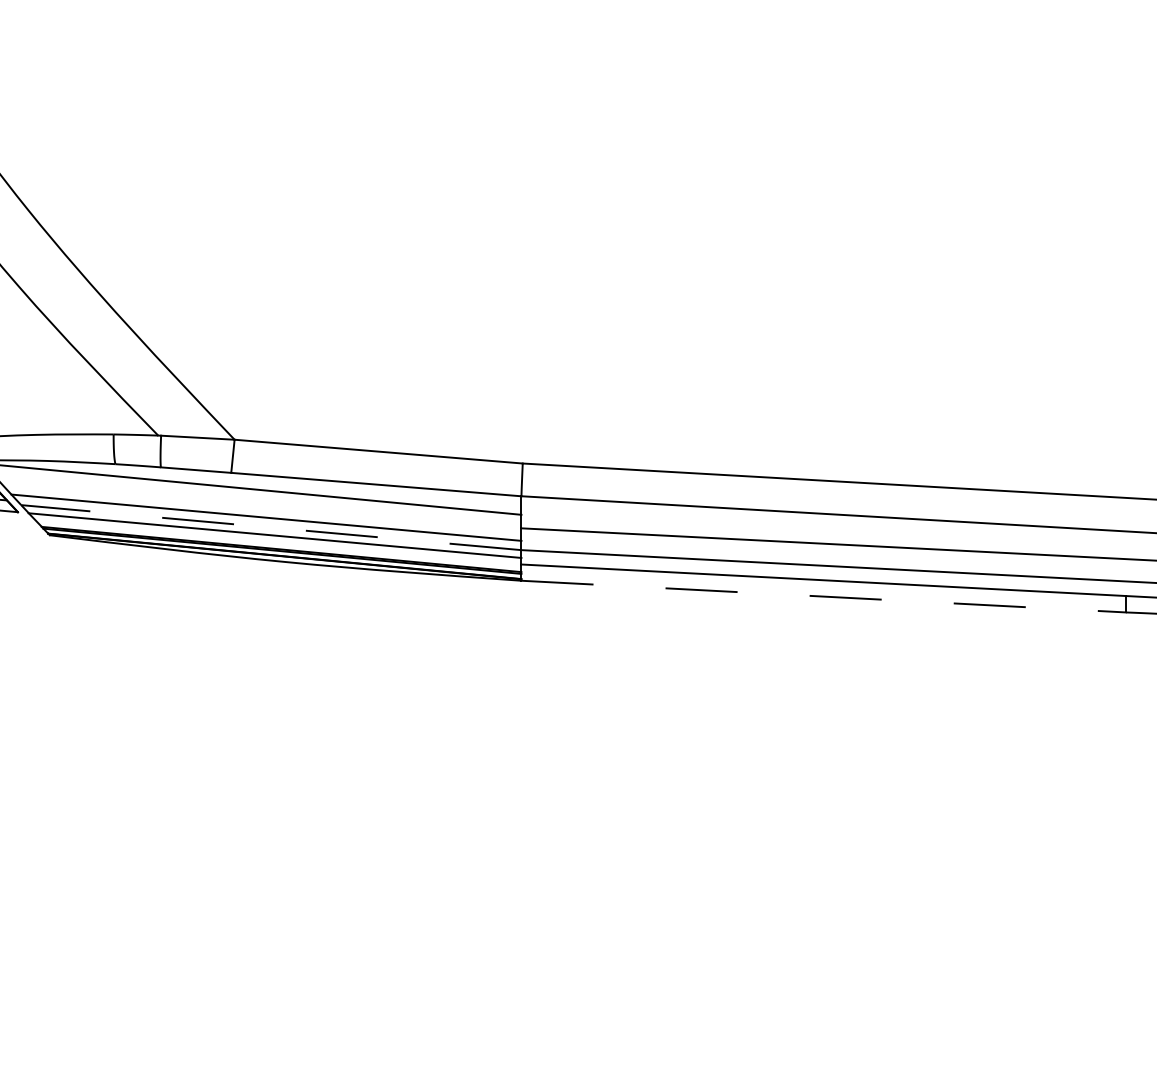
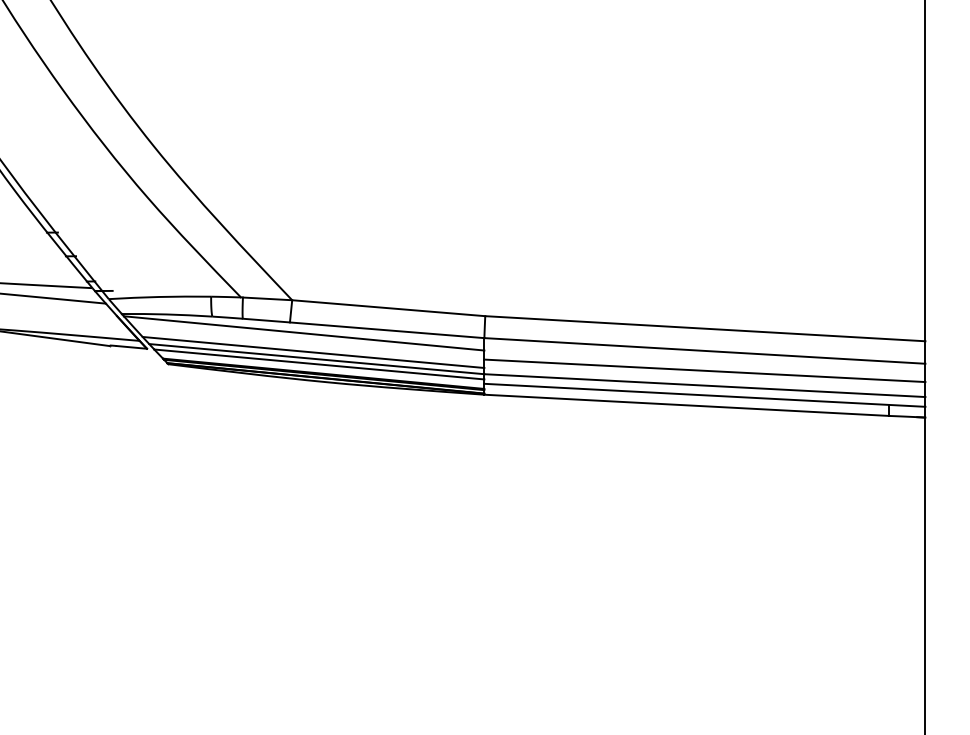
line: (270, 528) -> (316, 359), dashed -> solid
line: (824, 596) -> (687, 405), dashed -> solid

